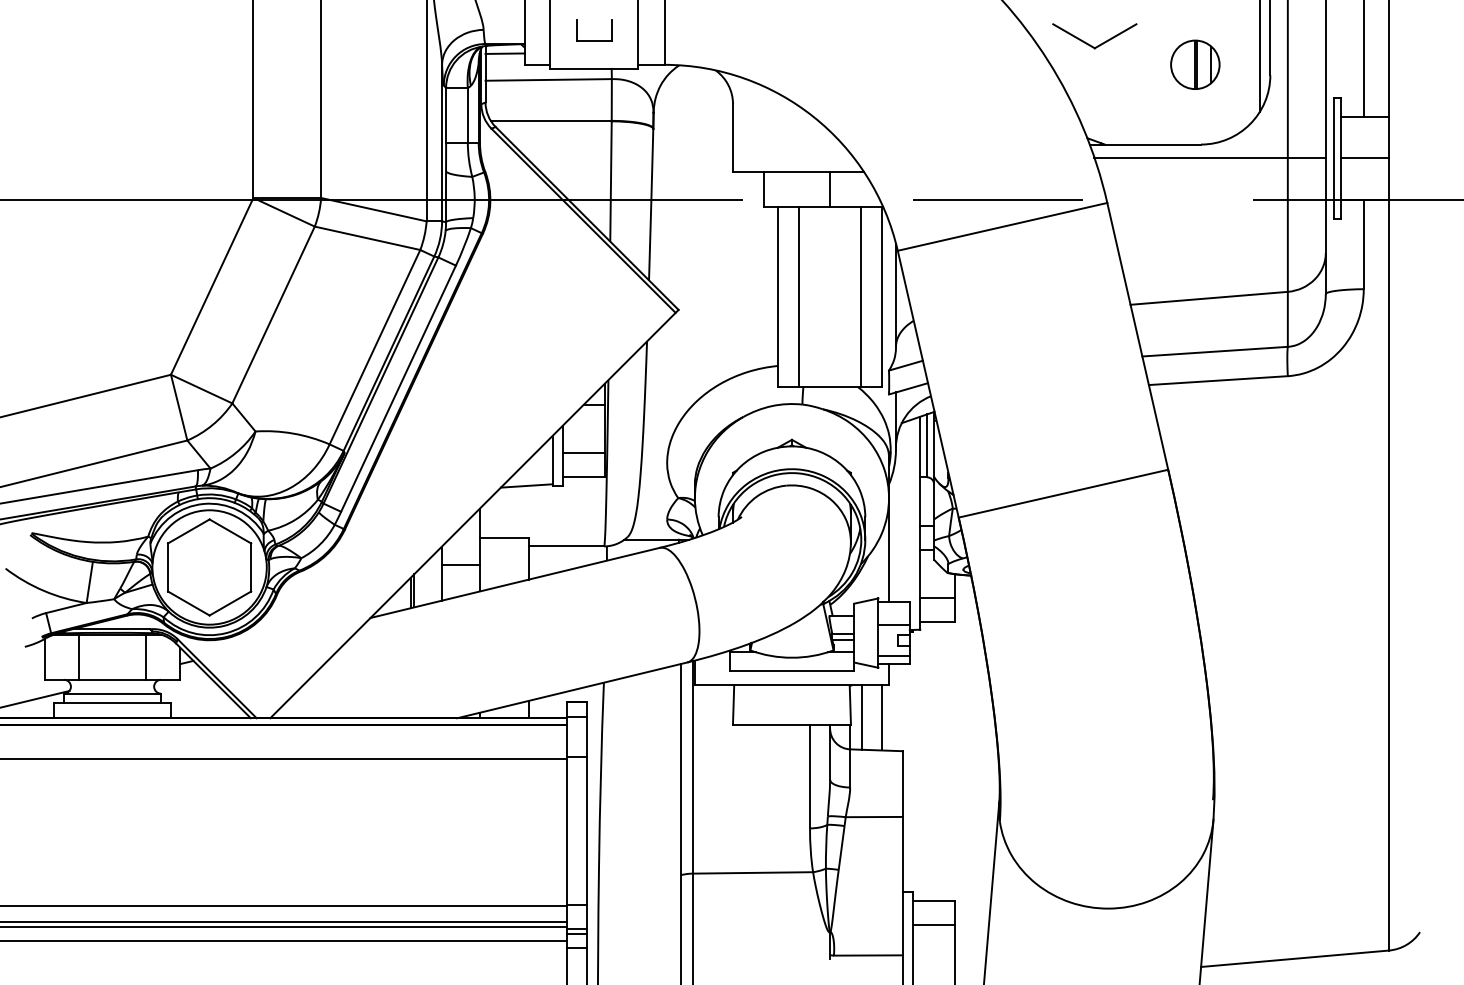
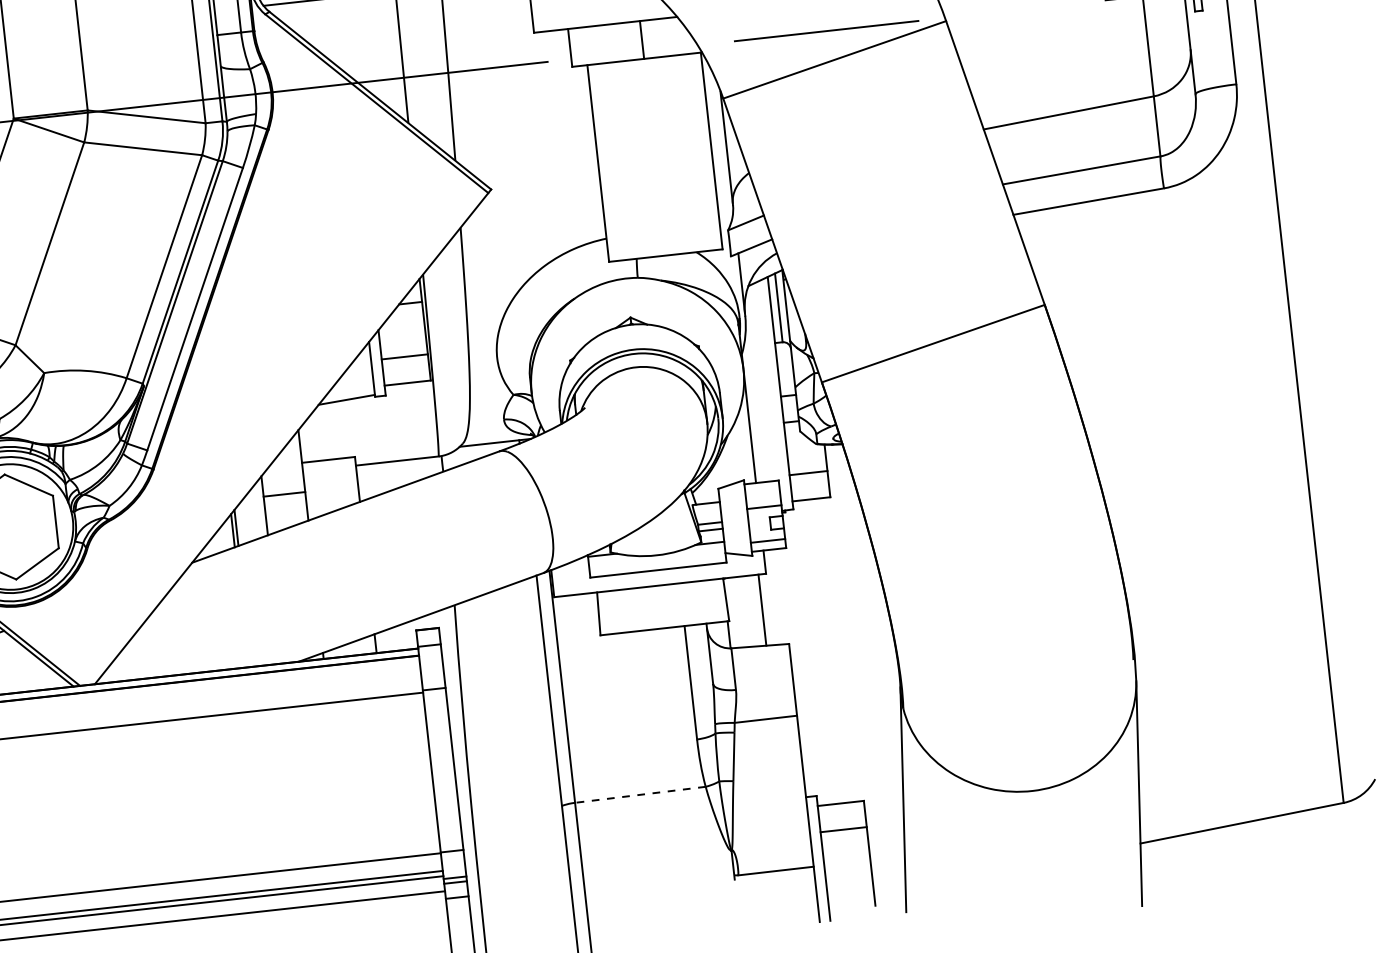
line: (798, 296) -> (620, 160), removed
line: (861, 296) -> (689, 152), removed
line: (862, 717) -> (740, 612), removed
line: (753, 872) -> (640, 794), solid -> dashed

